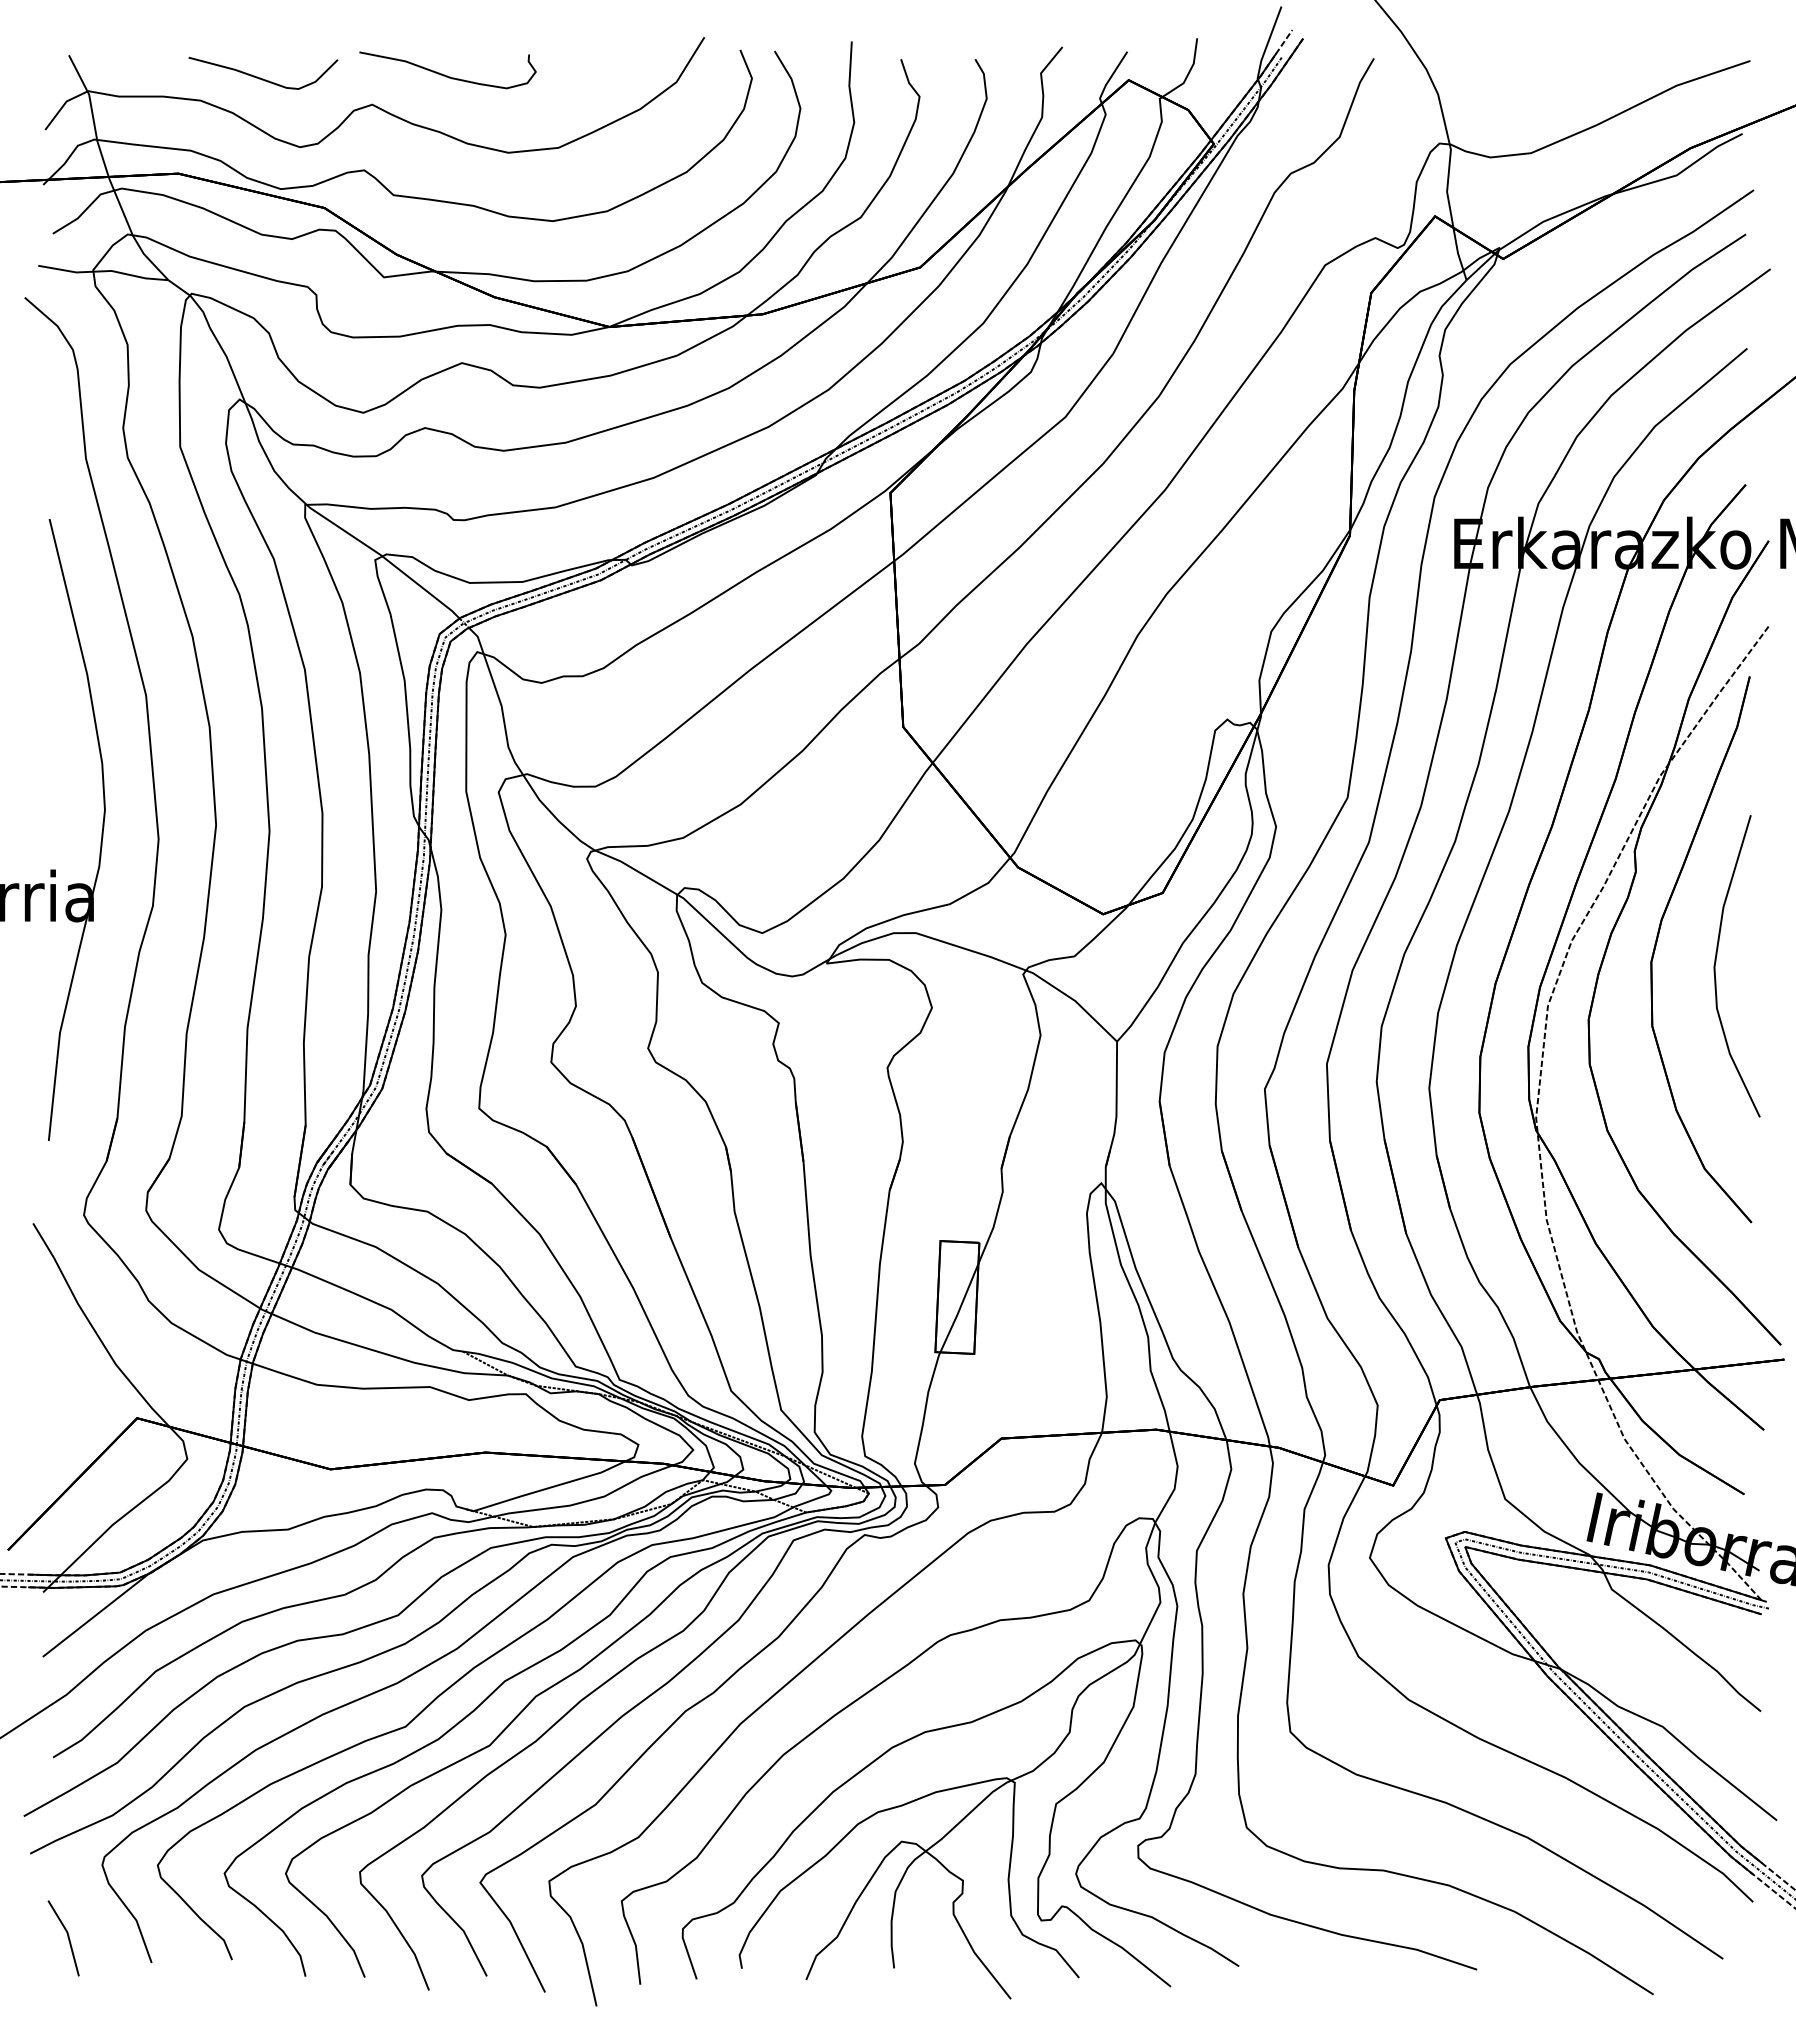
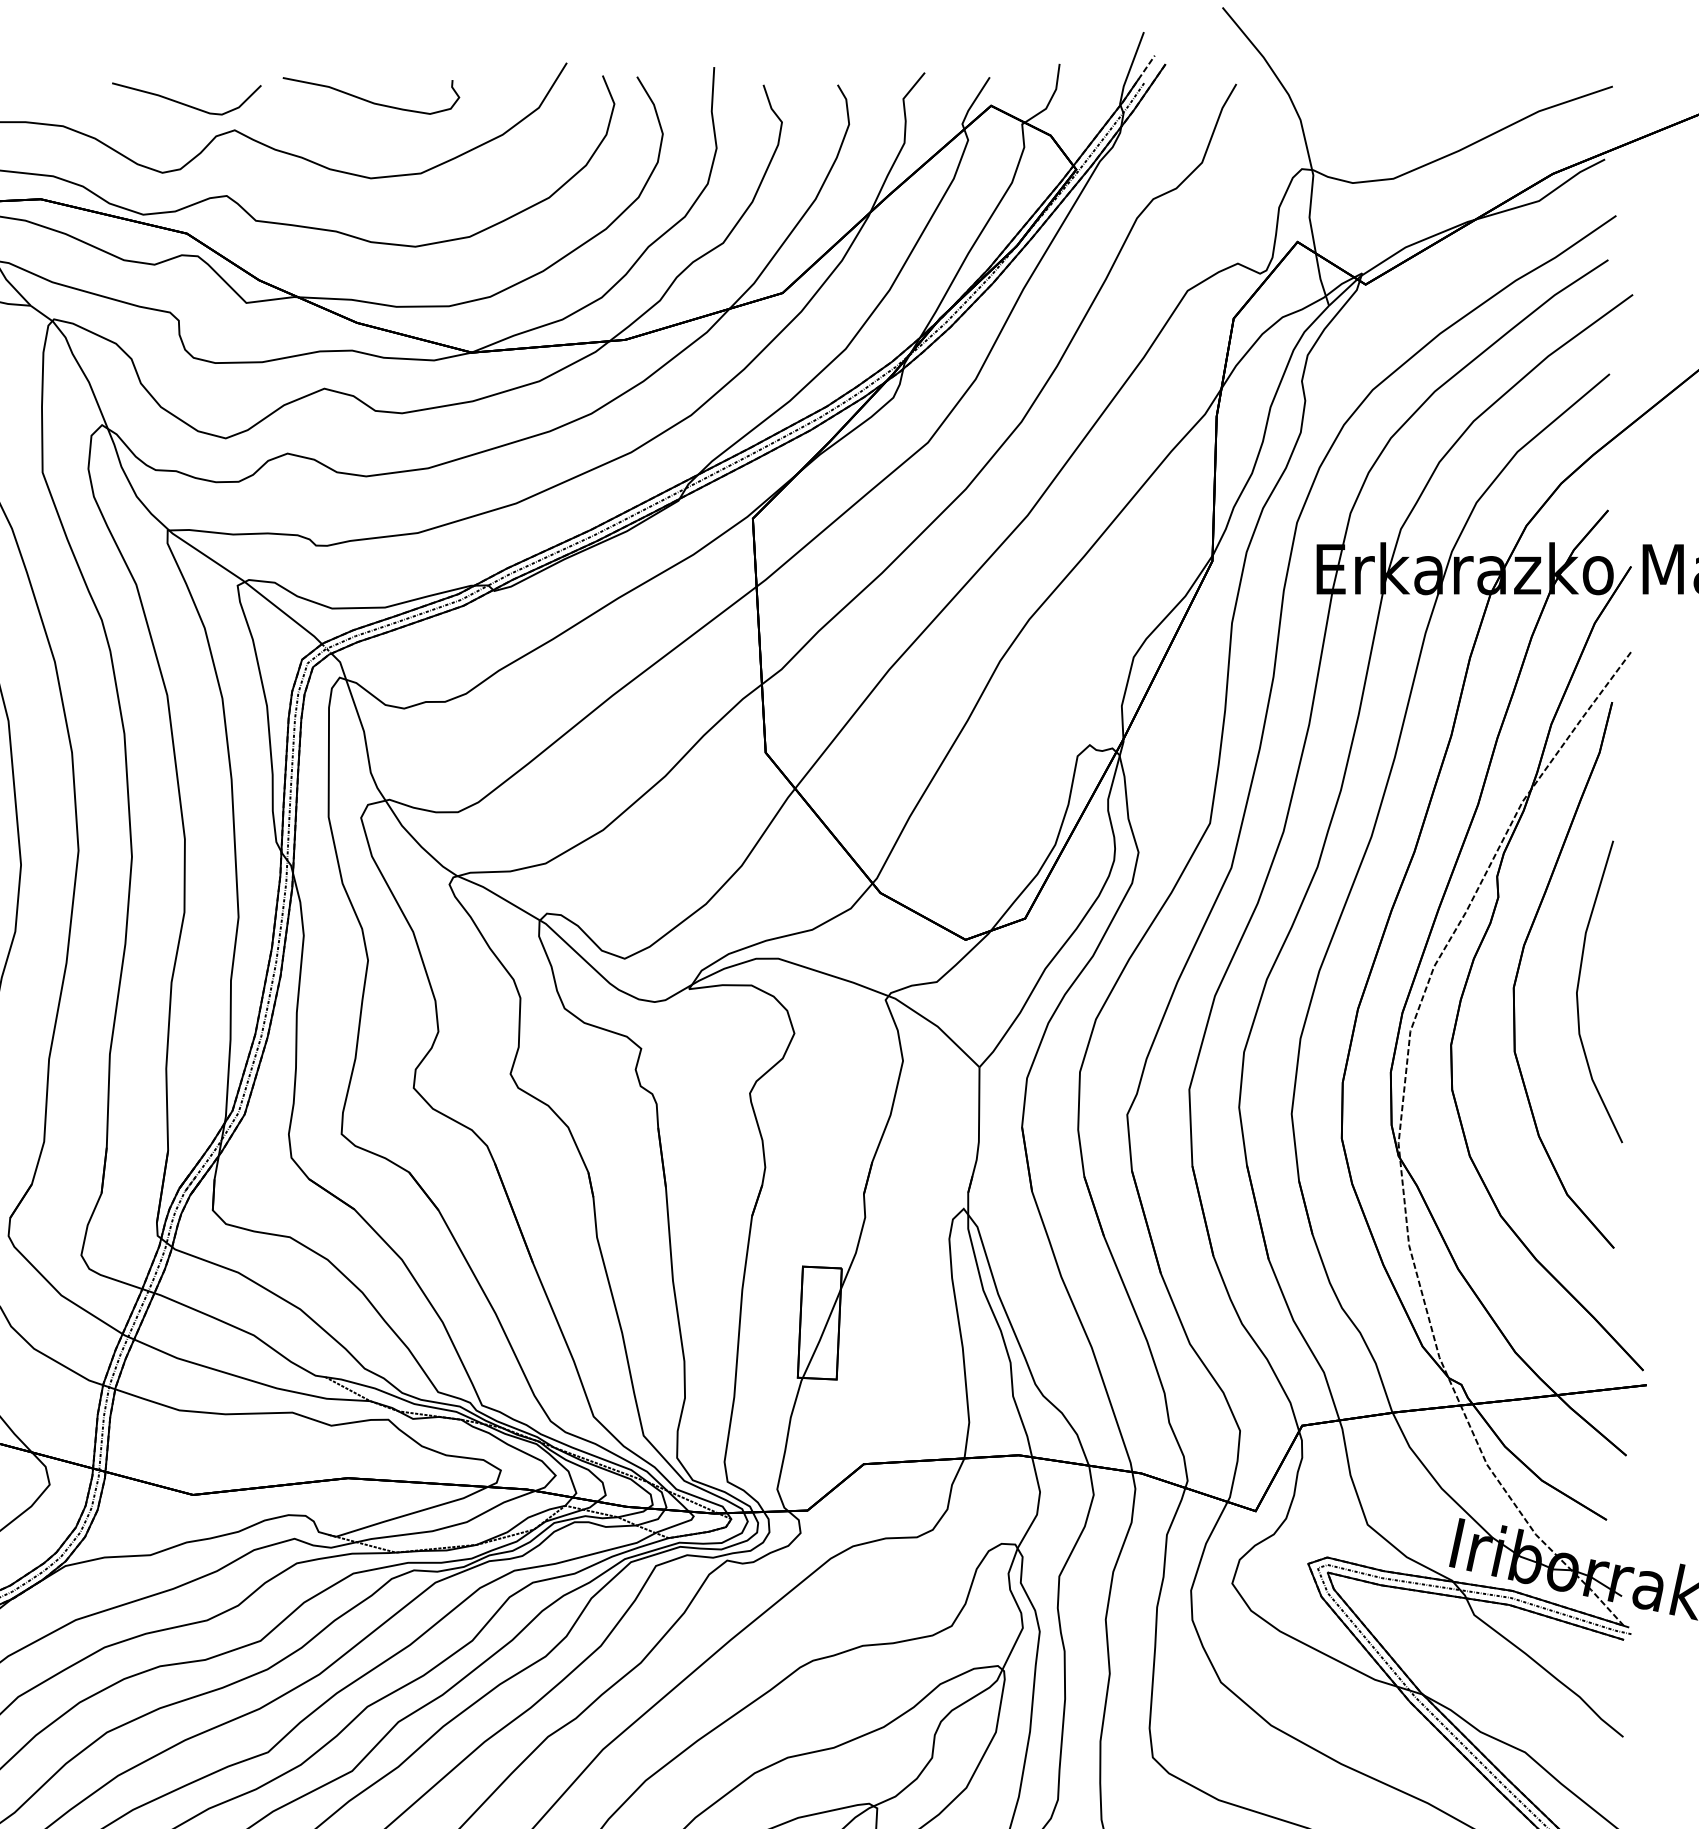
part: (364, 54) -> (287, 80), moved

